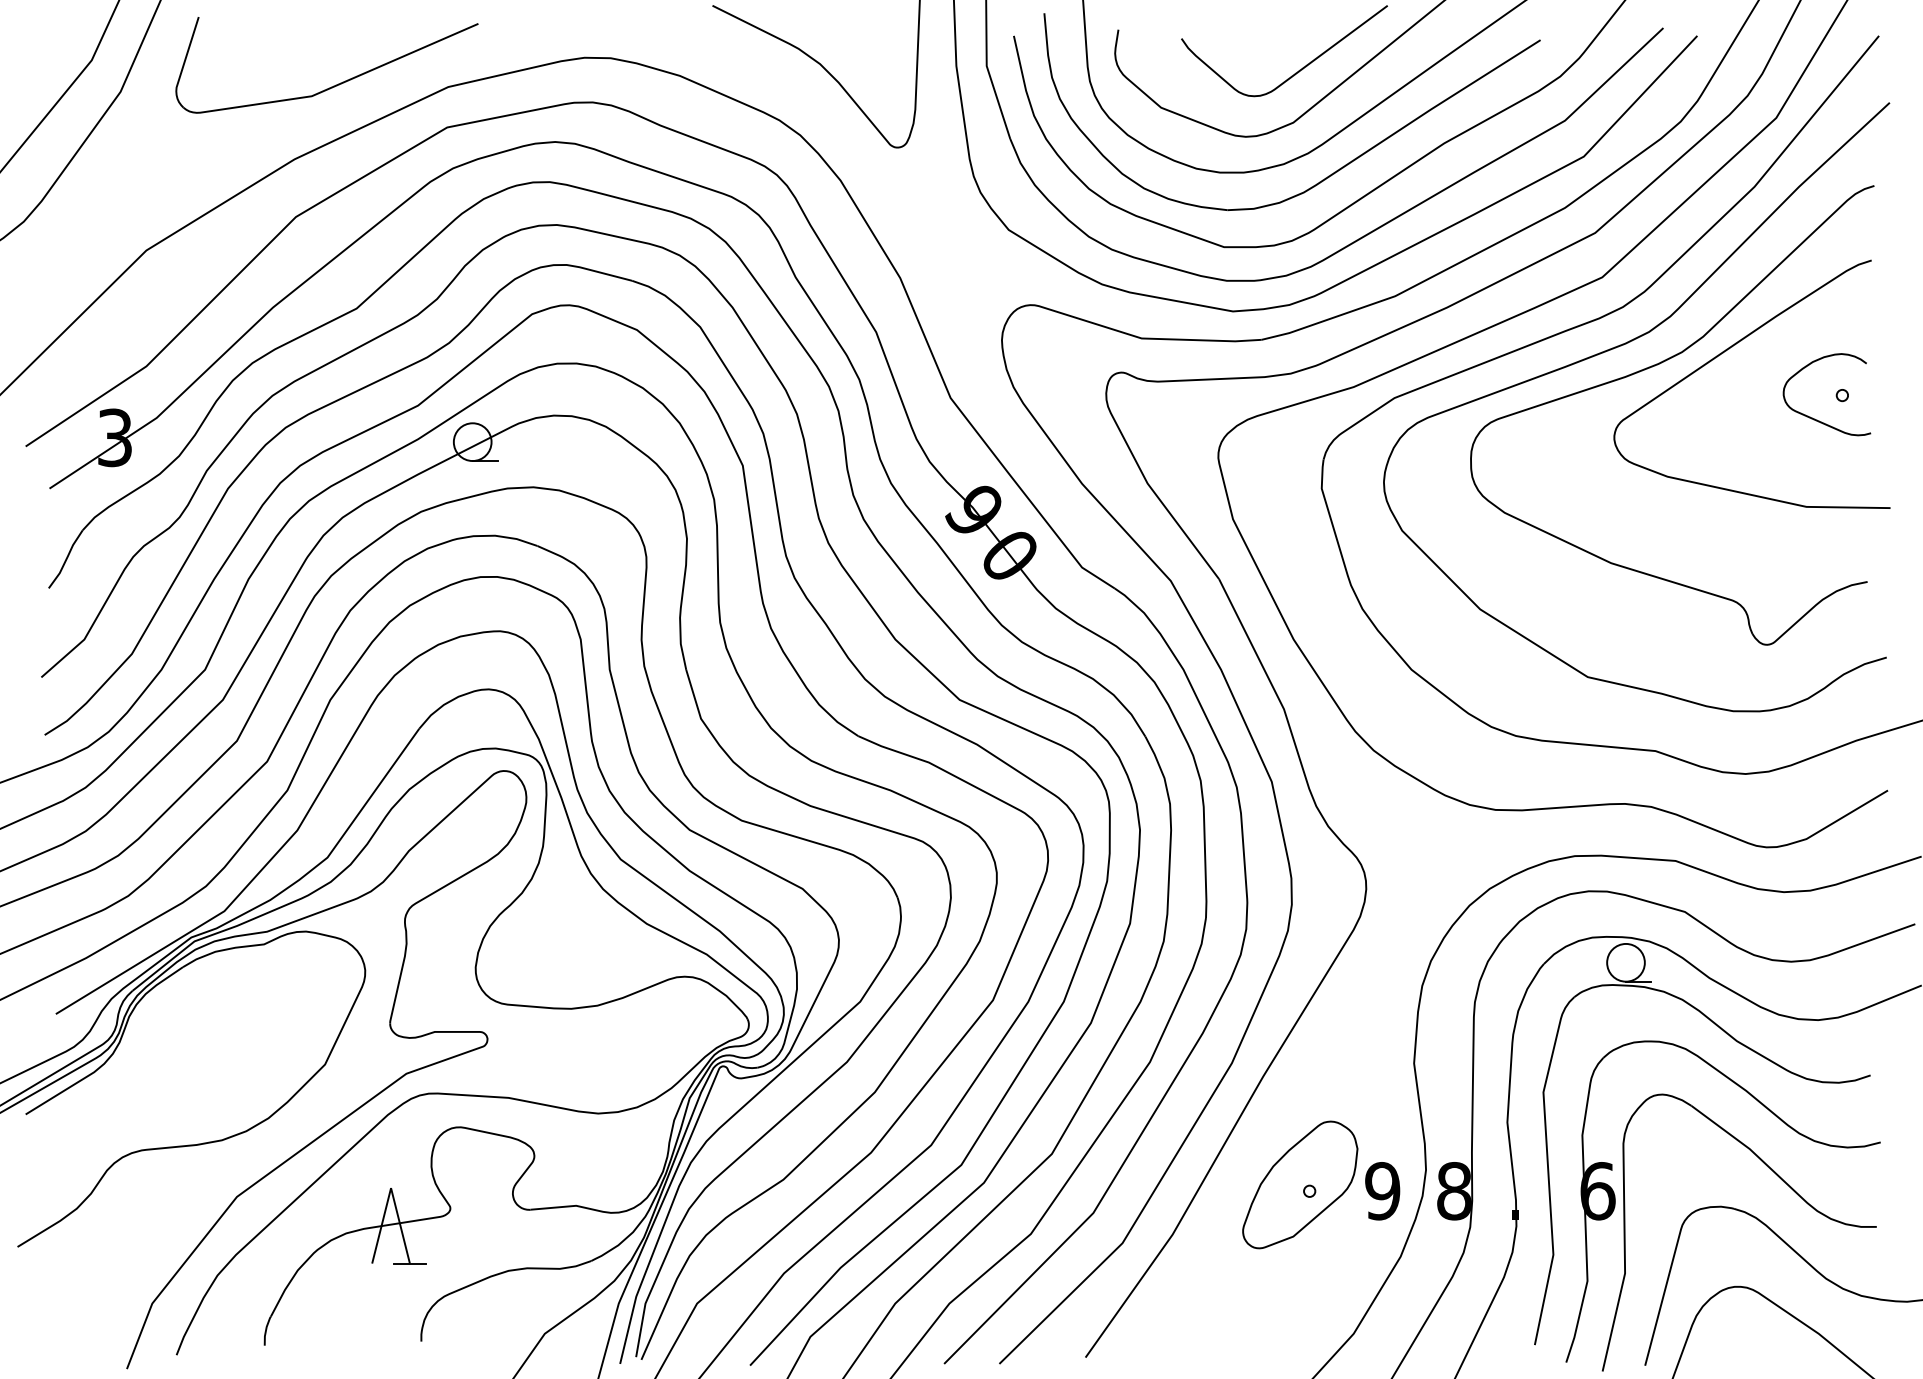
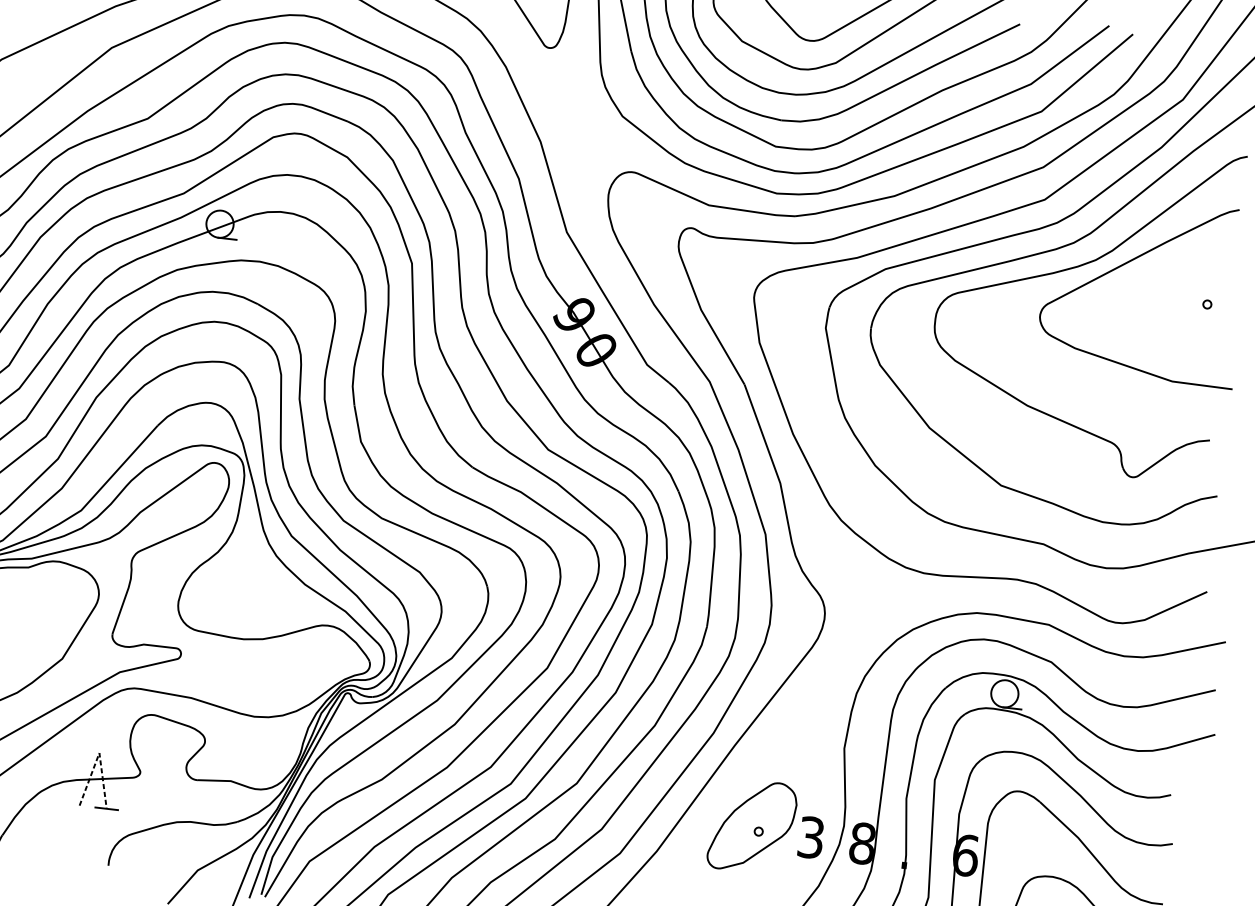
curve: (1817, 419) -> (1187, 319), removed
line: (391, 1188) -> (99, 753), solid -> dashed
text: (1382, 1191) -> (811, 837), 9 -> 3

